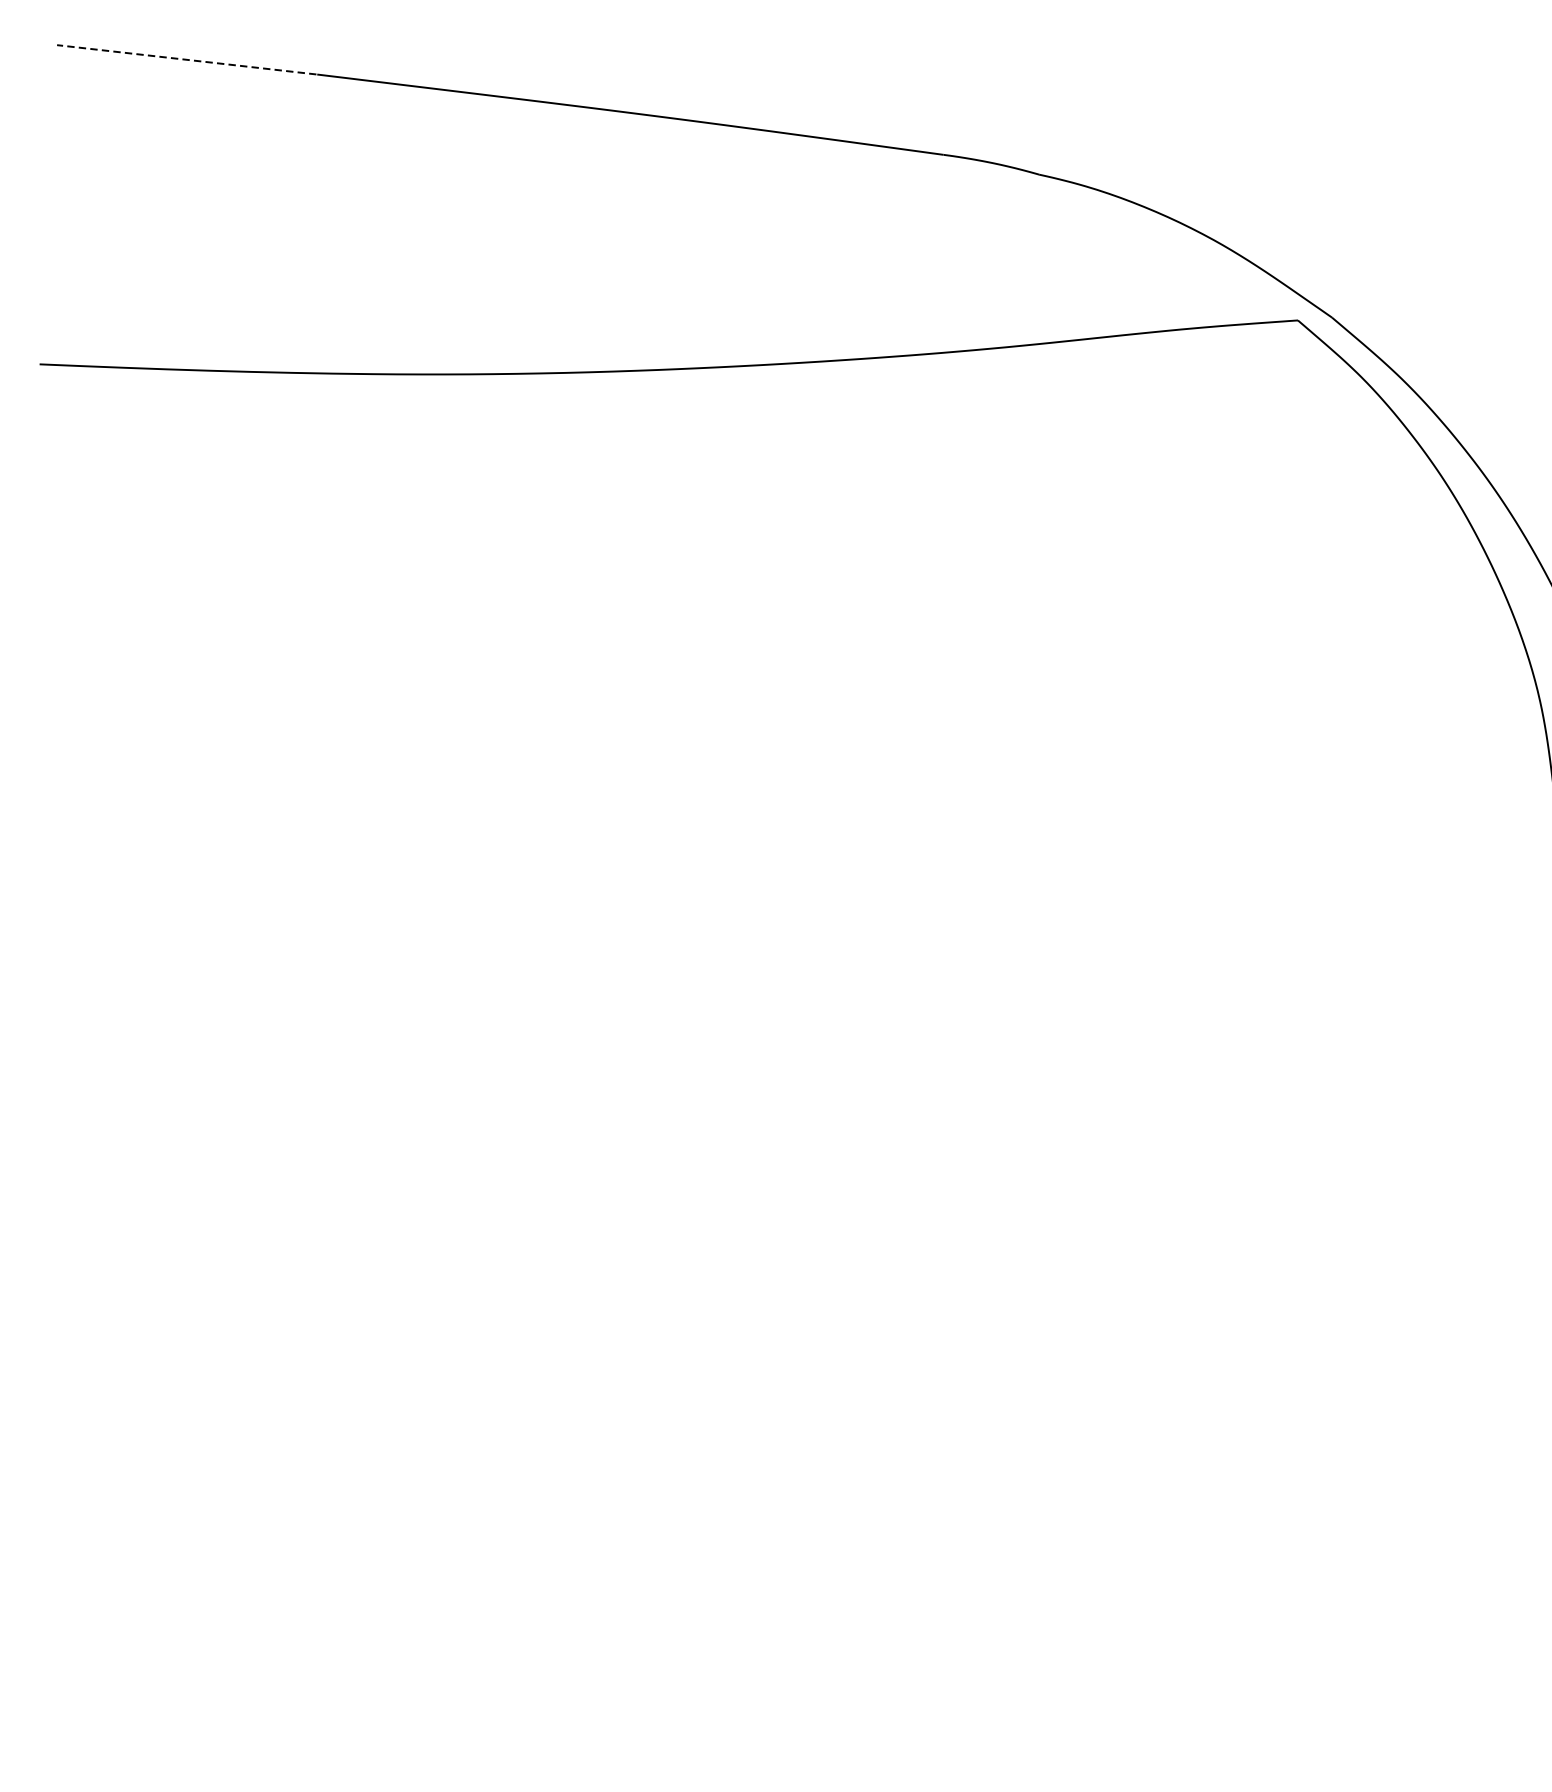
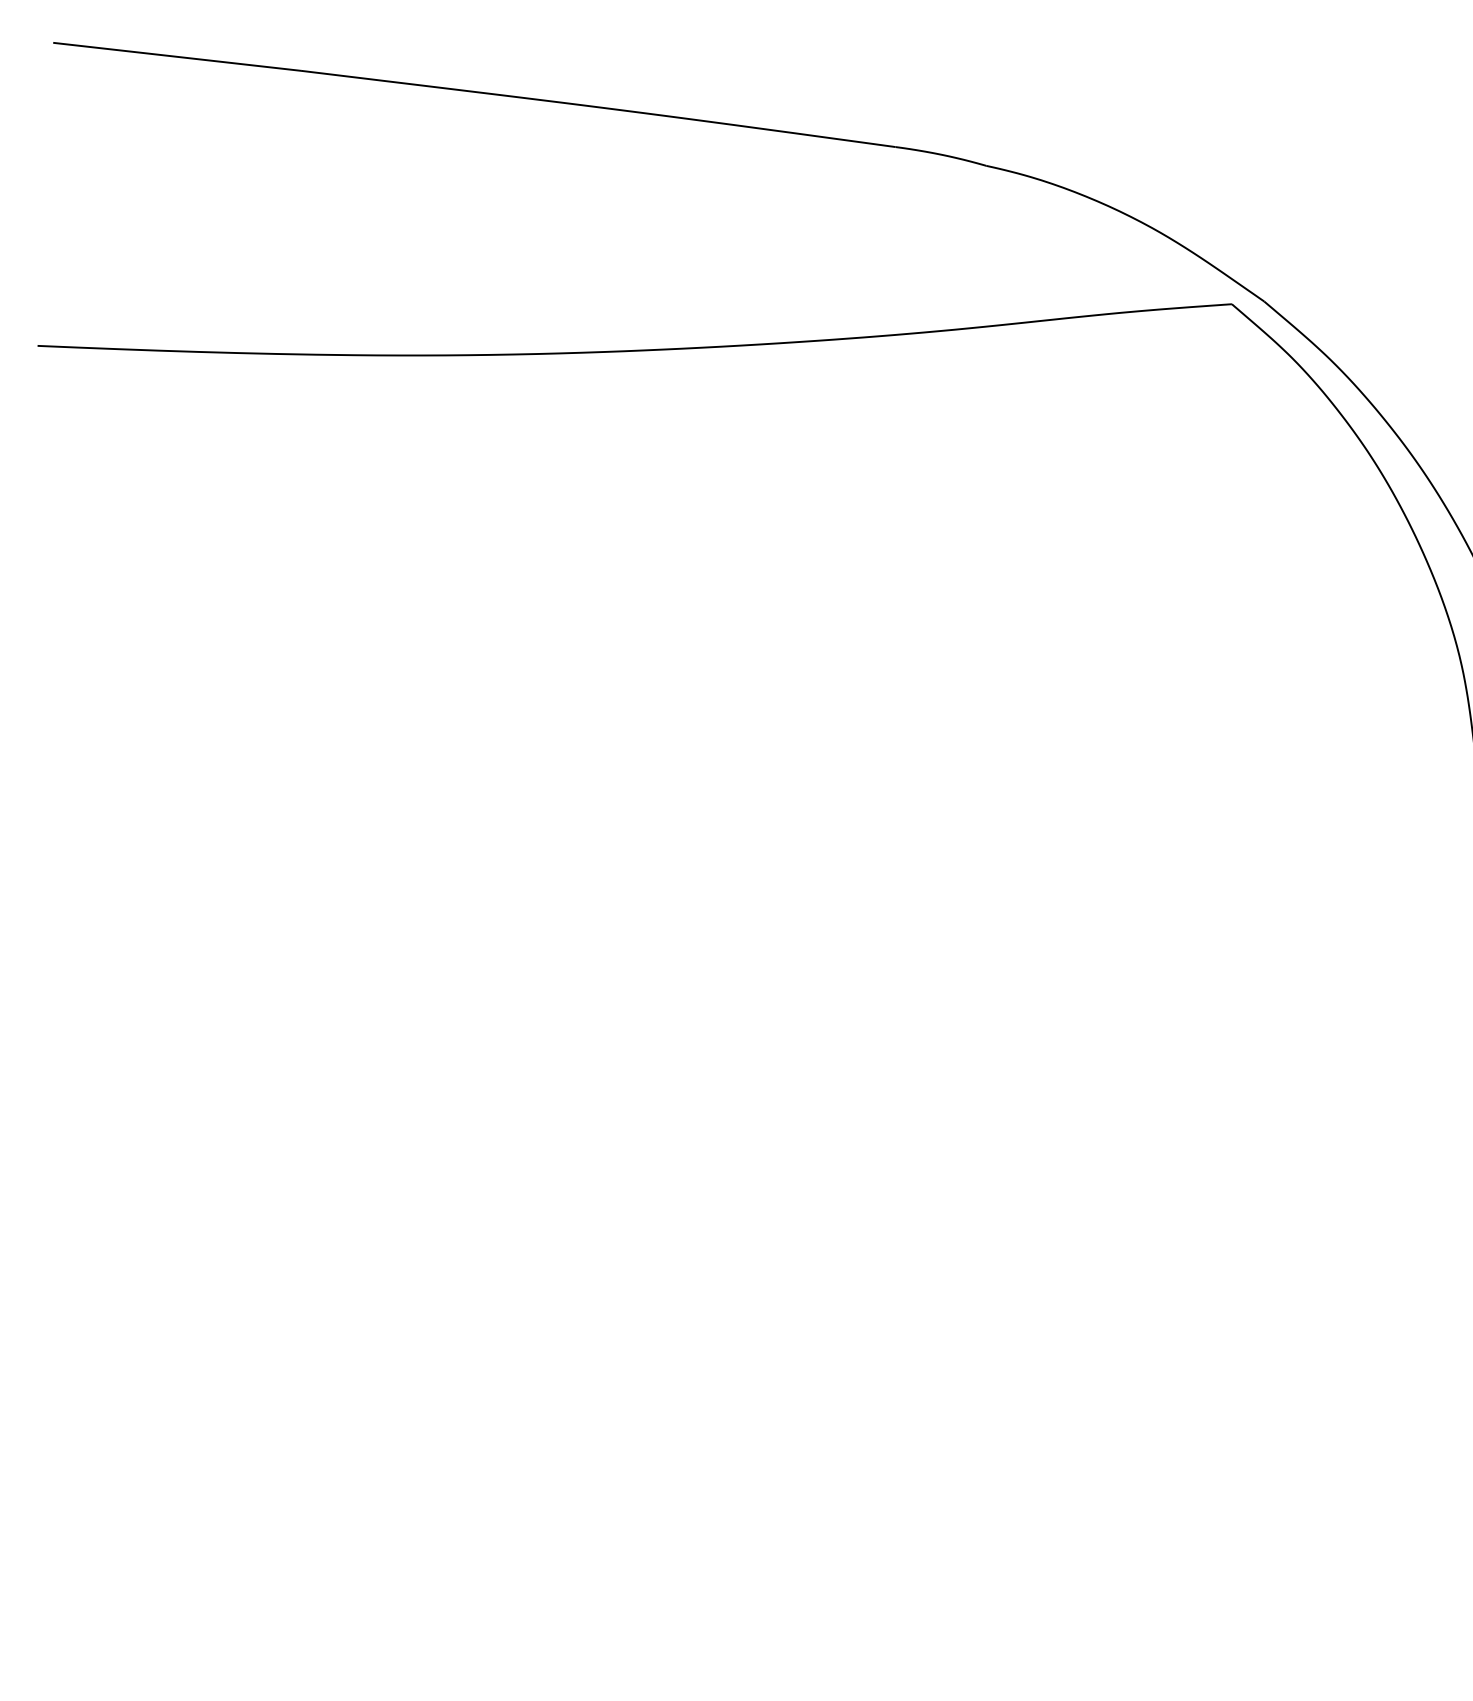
line: (187, 59) -> (177, 56), dashed -> solid

